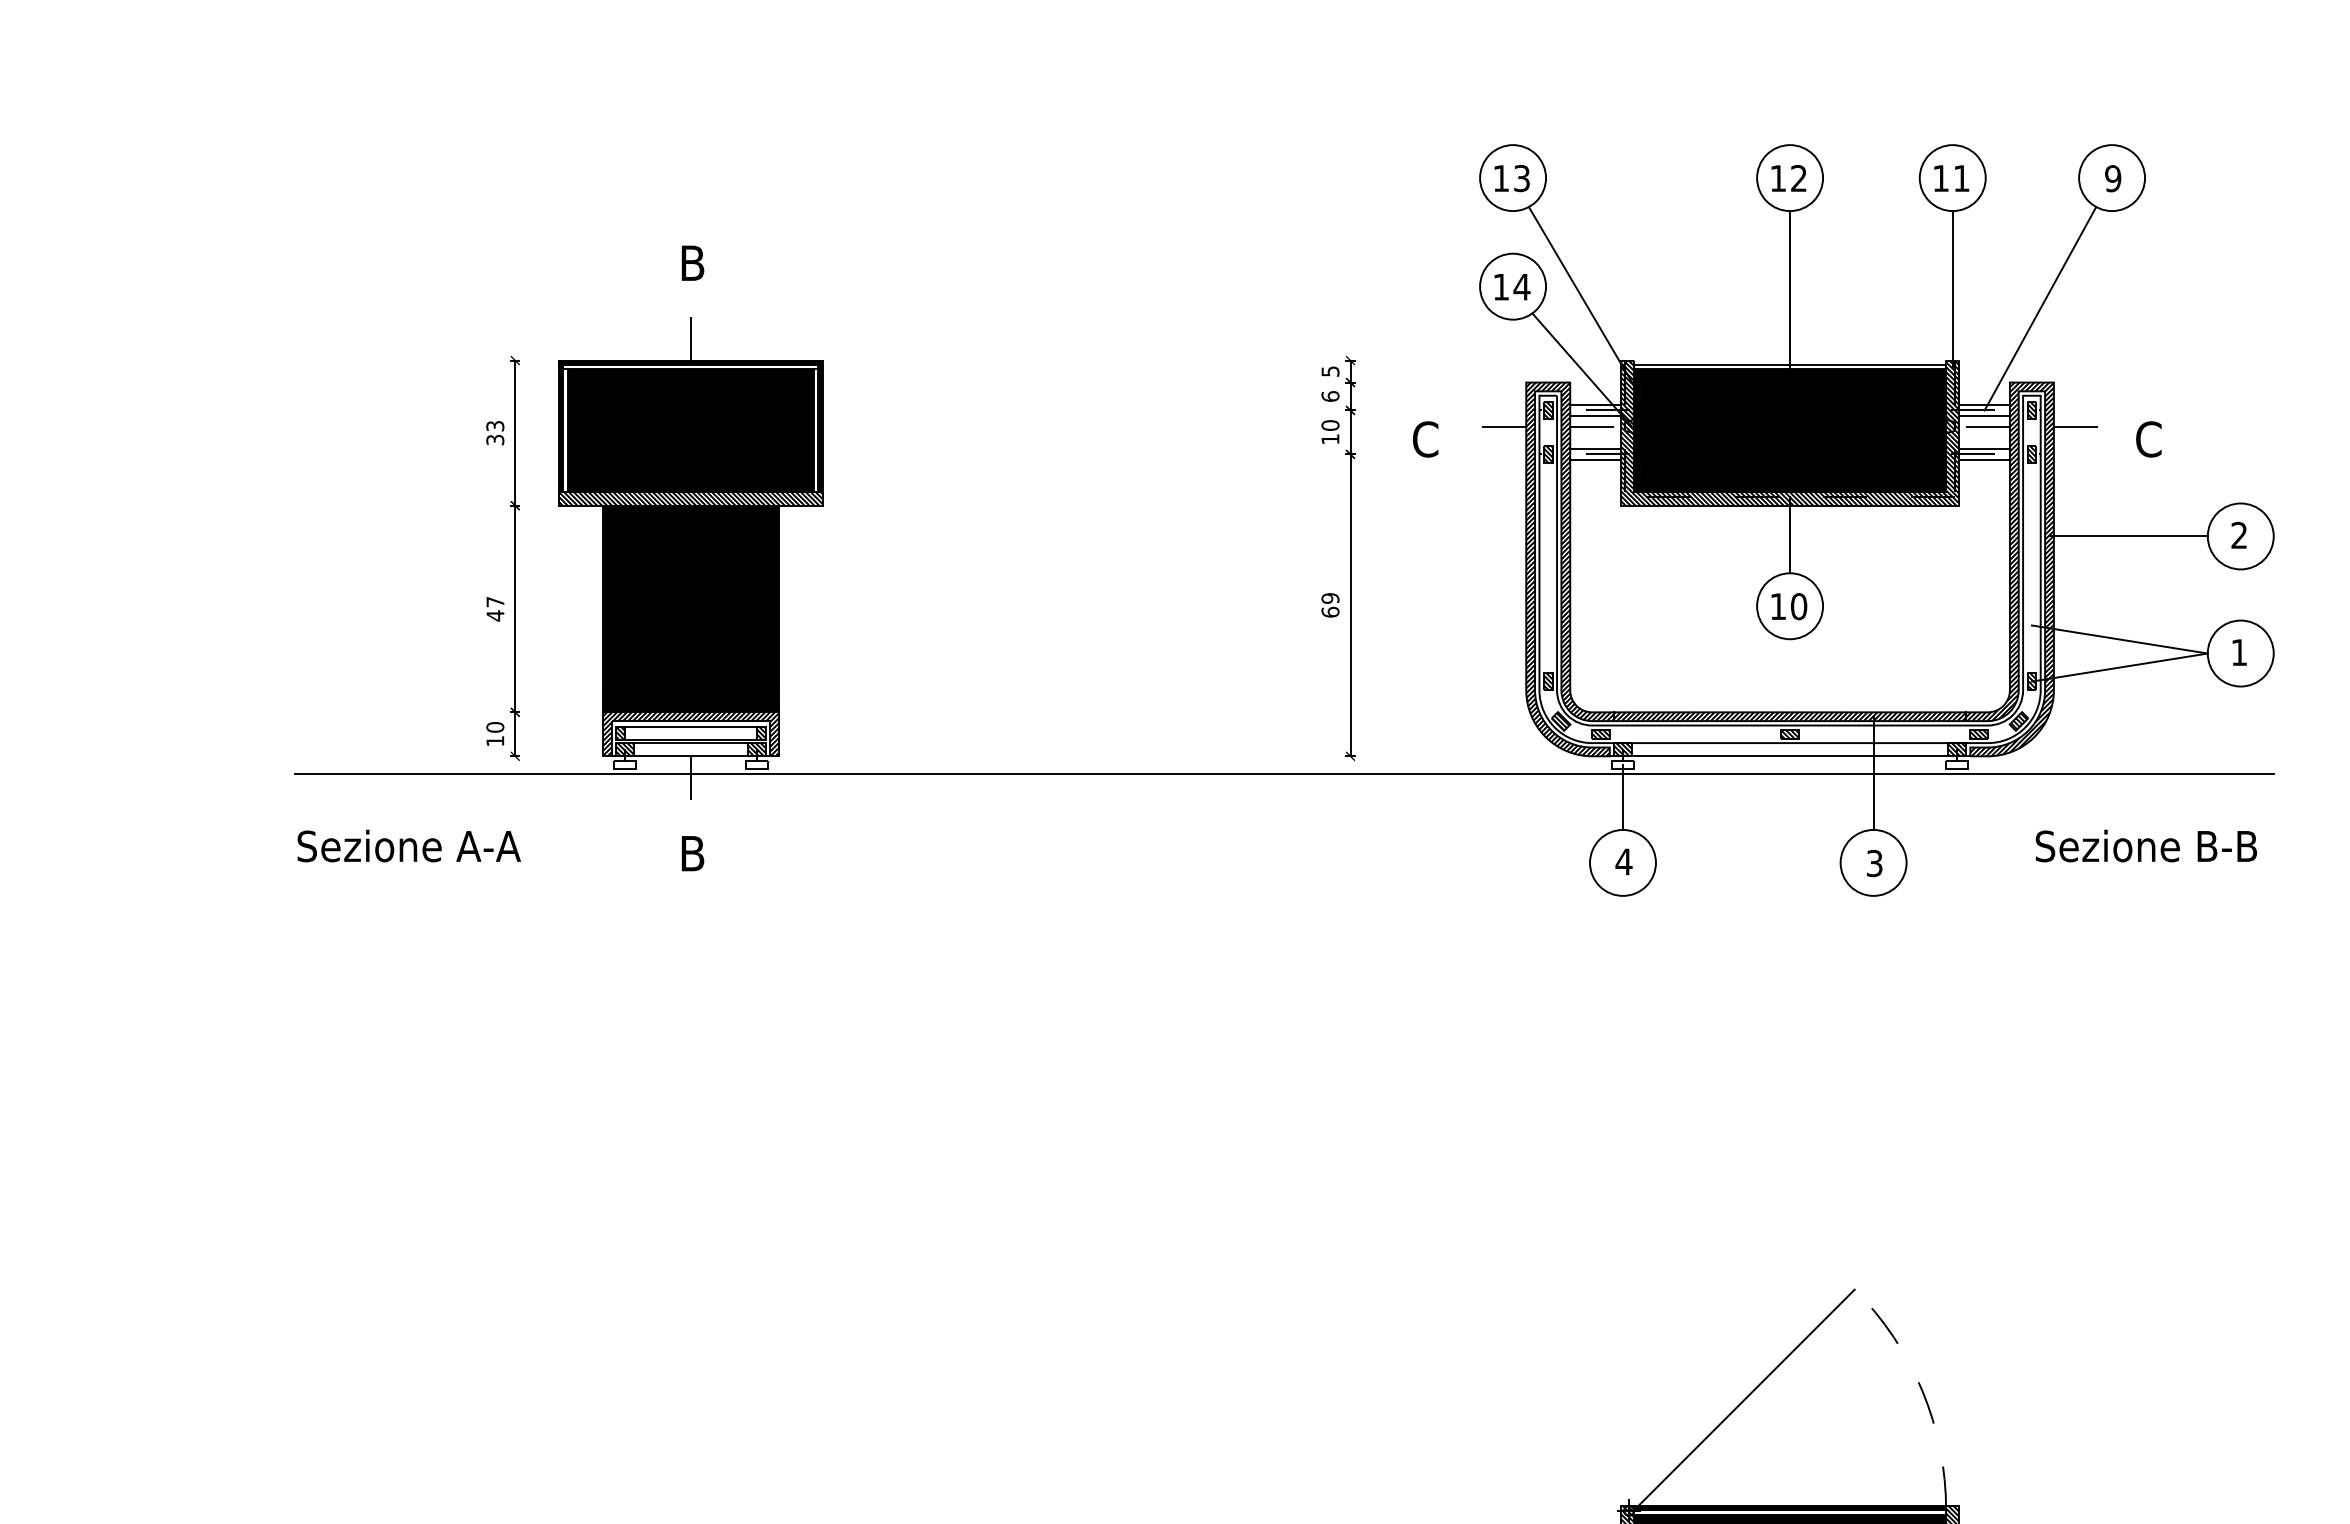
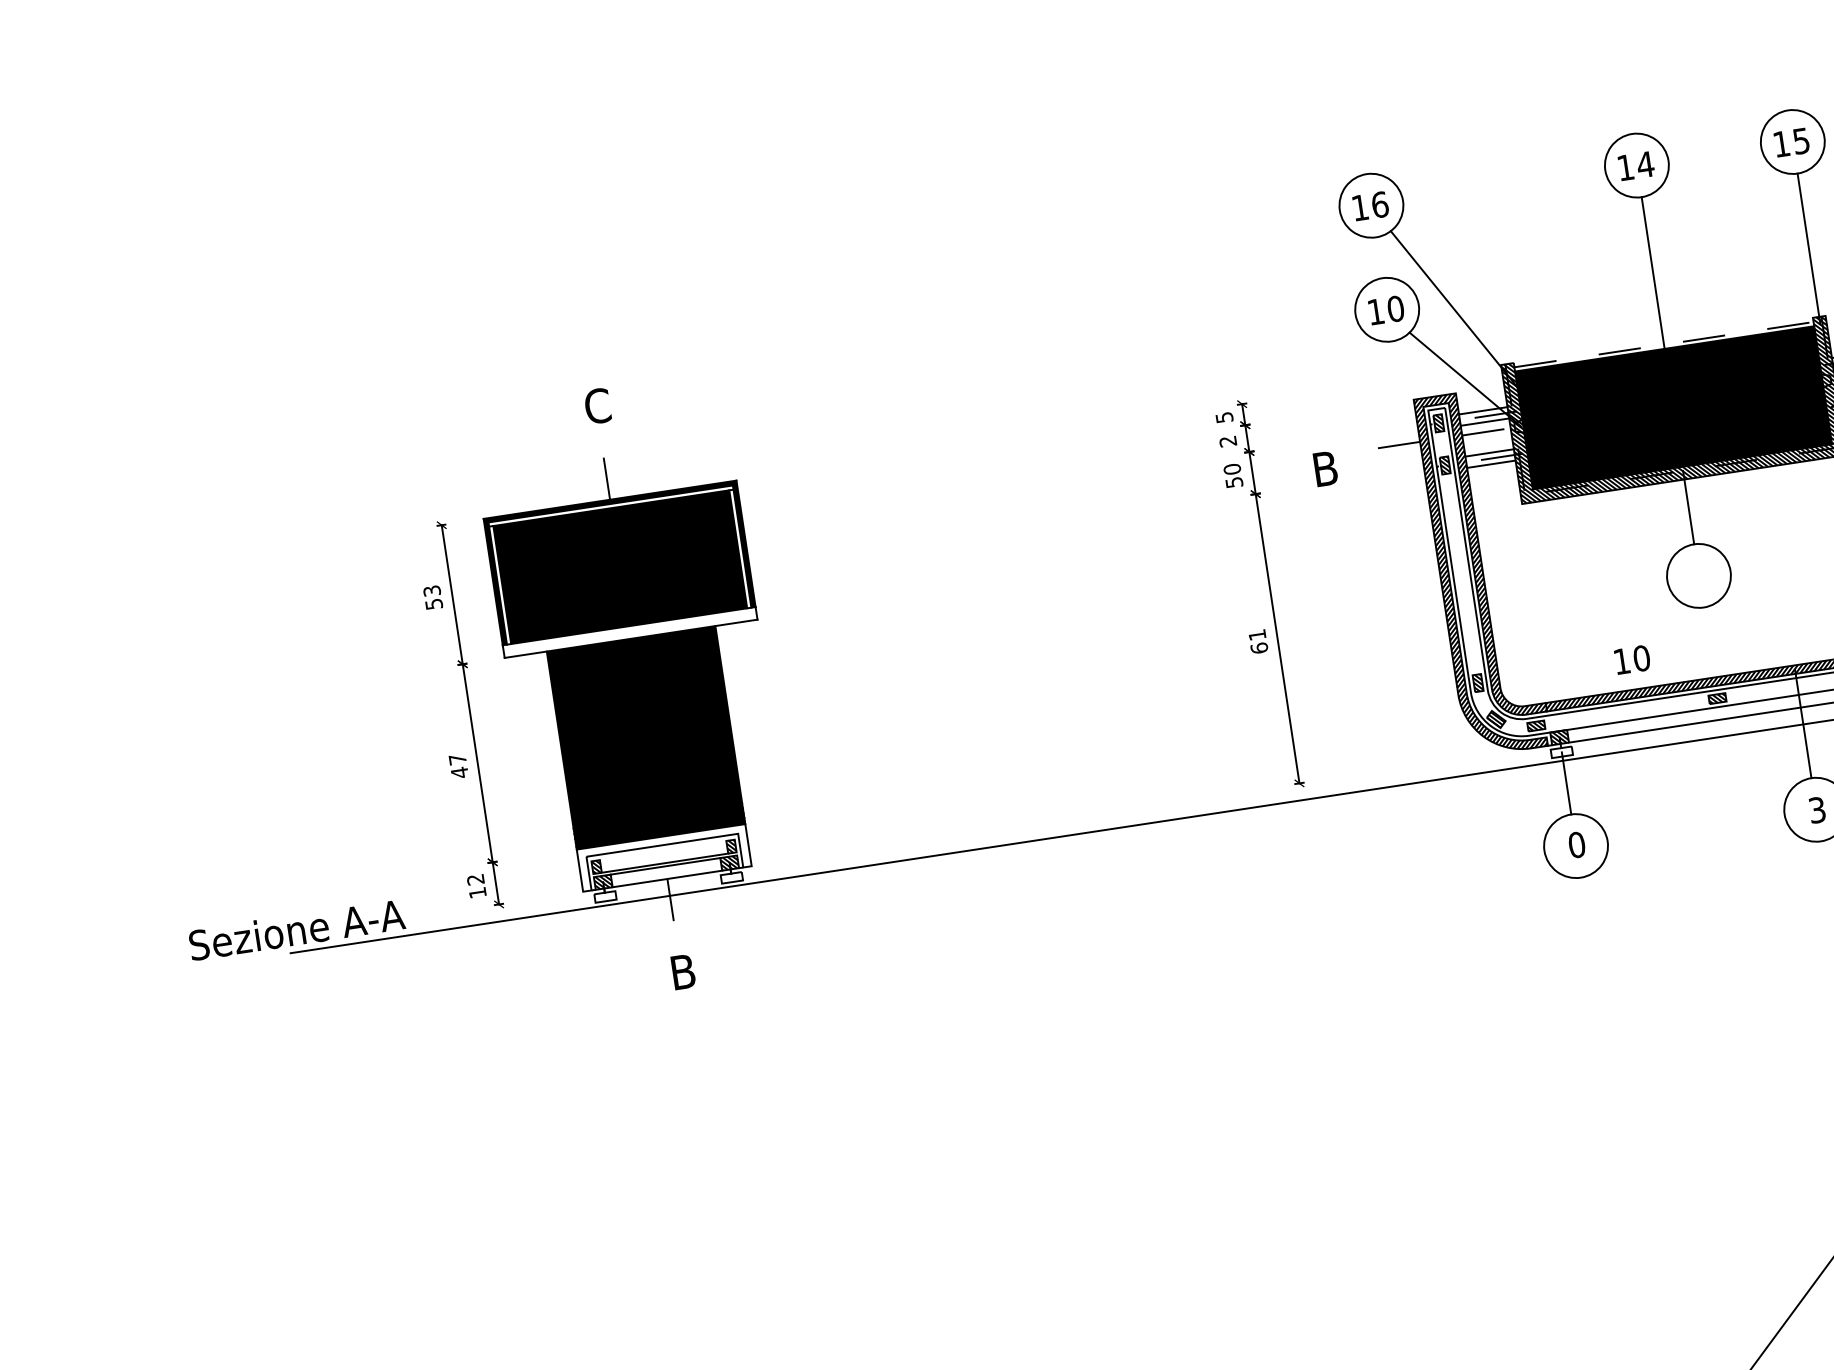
text: (1798, 177) -> (1644, 163), 12 -> 14
text: (1522, 178) -> (1380, 204), 13 -> 16
text: (1961, 178) -> (1801, 141), 11 -> 15
text: (692, 263) -> (597, 406), B -> C
text: (1521, 286) -> (1395, 308), 14 -> 10
line: (1790, 364) -> (1664, 344), solid -> dashed
text: (1330, 396) -> (1228, 441), 6 -> 2
text: (494, 439) -> (433, 603), 33 -> 53
text: (1330, 439) -> (1234, 482), 10 -> 50
text: (1425, 439) -> (1325, 468), C -> B
hatch: (690, 498) -> (629, 631), removed
text: (1330, 598) -> (1257, 635), 69 -> 61
text: (1789, 606) -> (1632, 659), moved
line: (690, 726) -> (662, 850), removed
text: (495, 727) -> (475, 879), 10 -> 12
hatch: (690, 734) -> (663, 858), removed
text: (408, 845) -> (296, 929), moved
text: (1623, 861) -> (1576, 844), 4 -> 0

